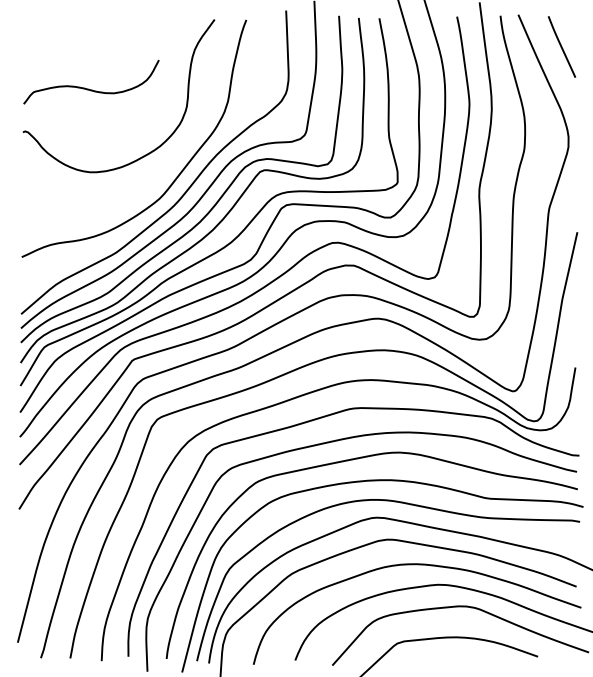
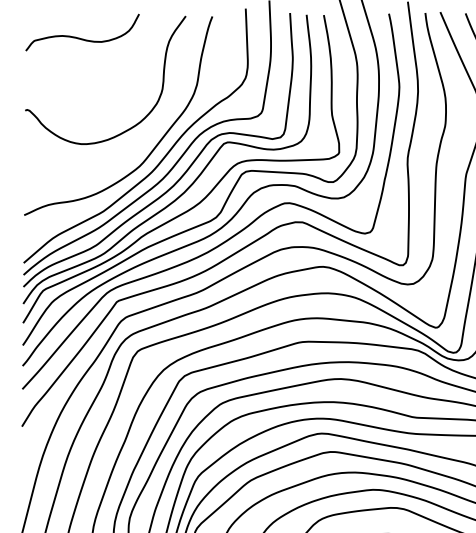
curve: (88, 88) -> (80, 37), moved

